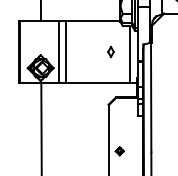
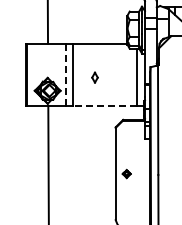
part: (110, 51) -> (94, 77), moved
line: (59, 52) -> (66, 75), solid -> dashed
line: (97, 82) -> (104, 105), solid -> dashed

